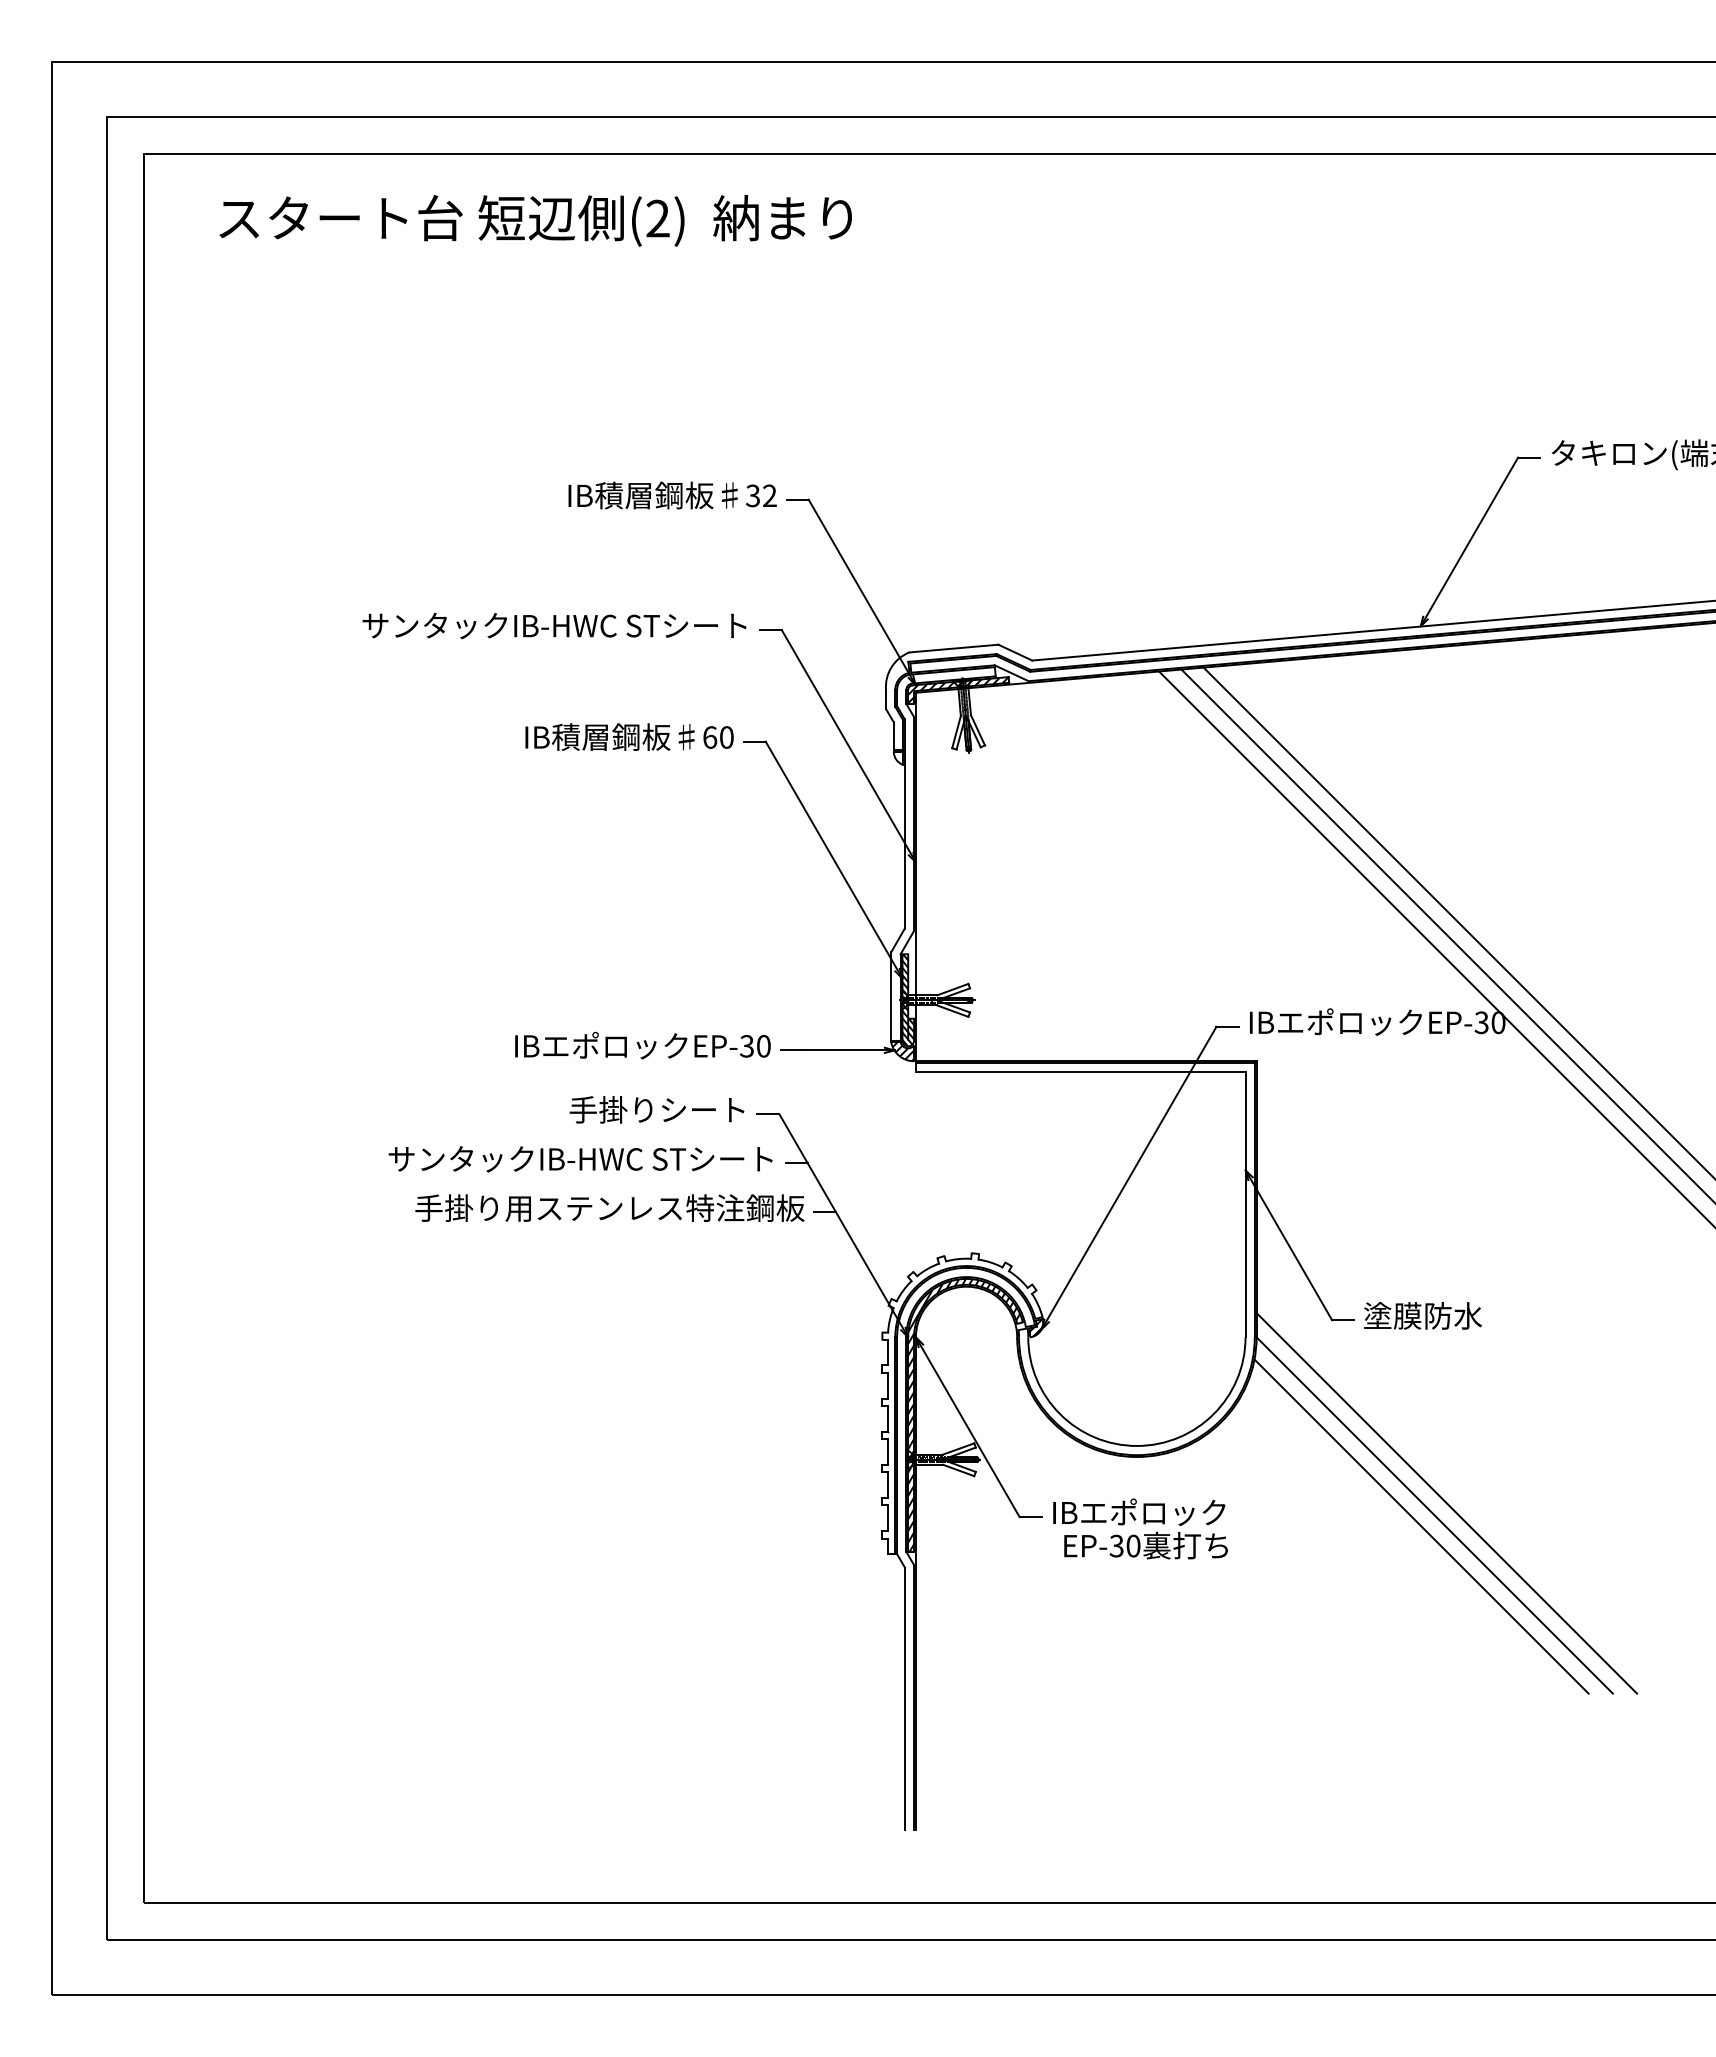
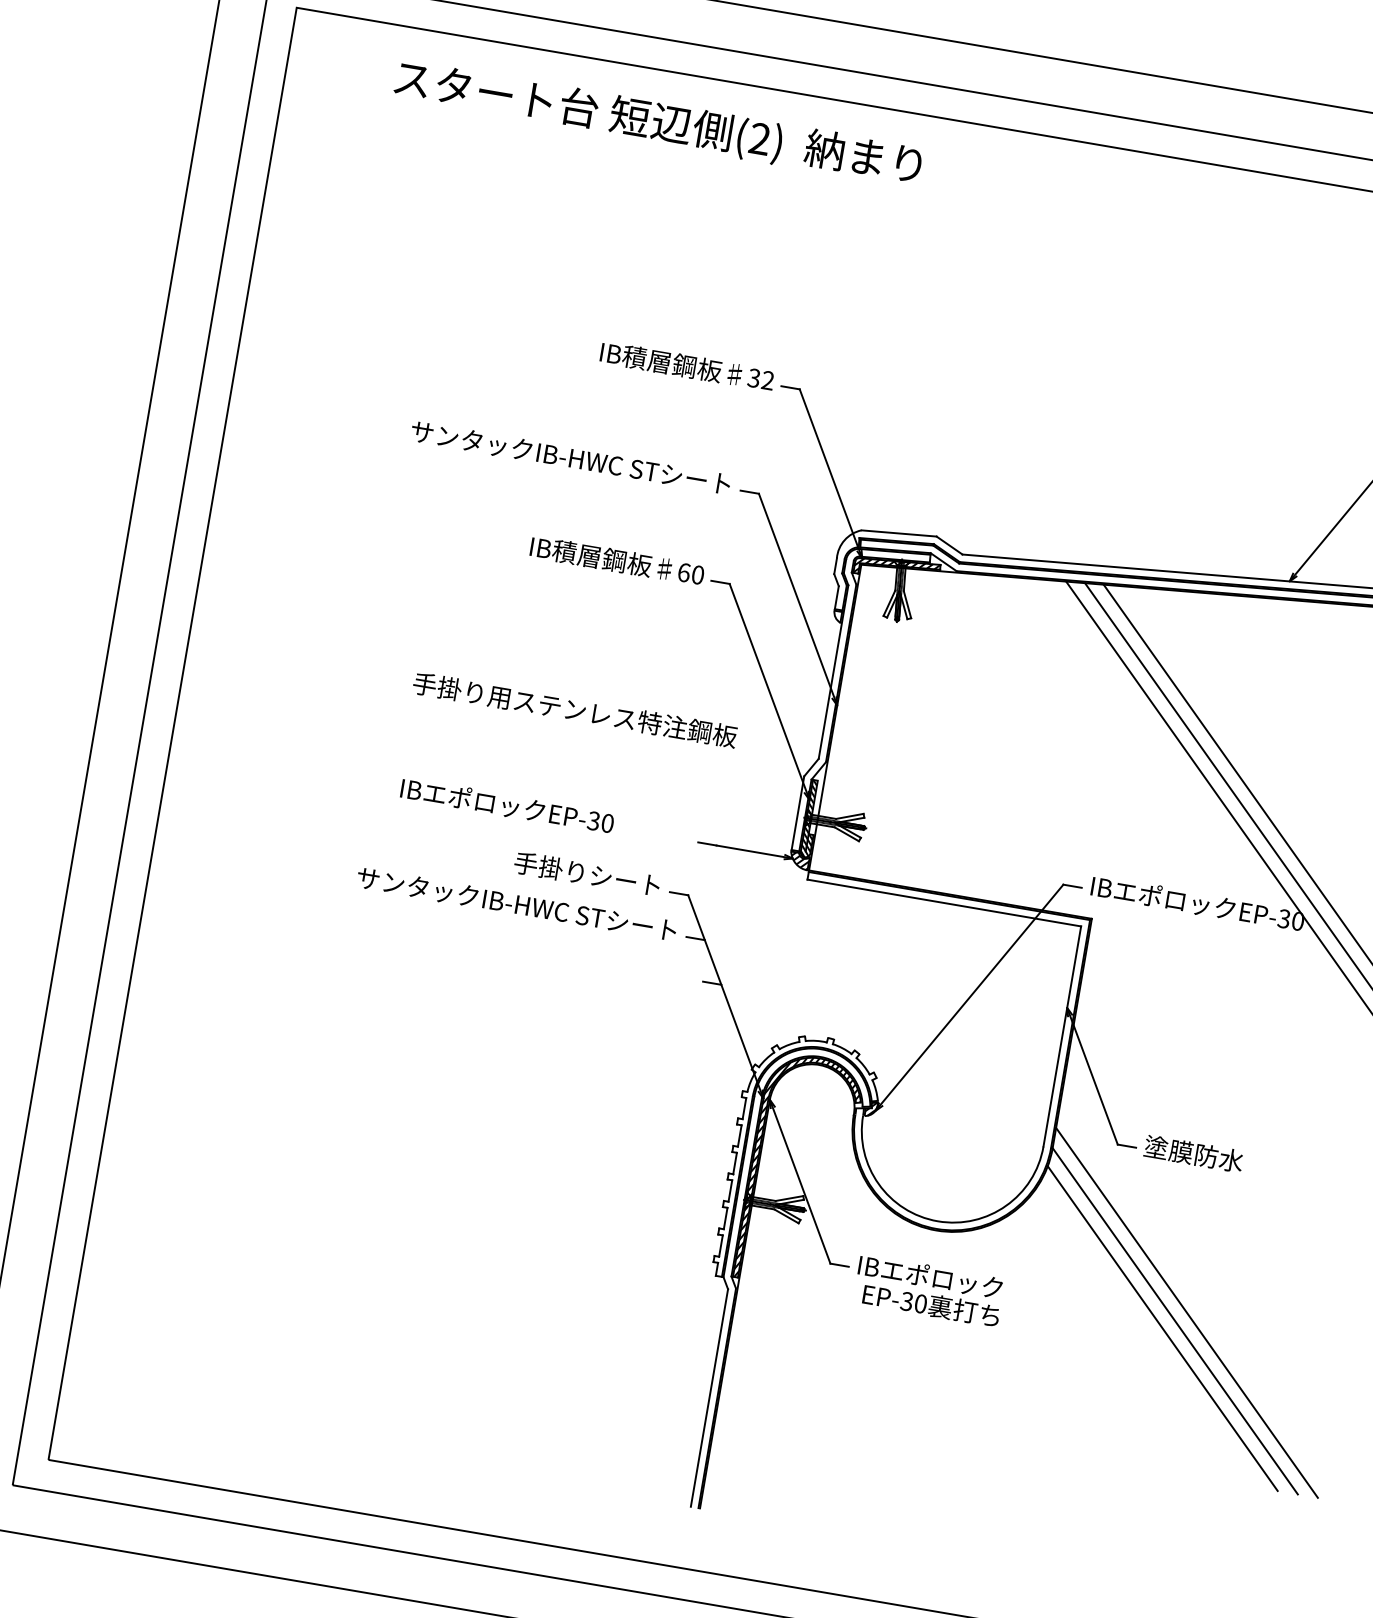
text: (535, 220) -> (657, 123), moved
text: (642, 1045) -> (507, 805), moved
text: (609, 1207) -> (574, 709), moved

